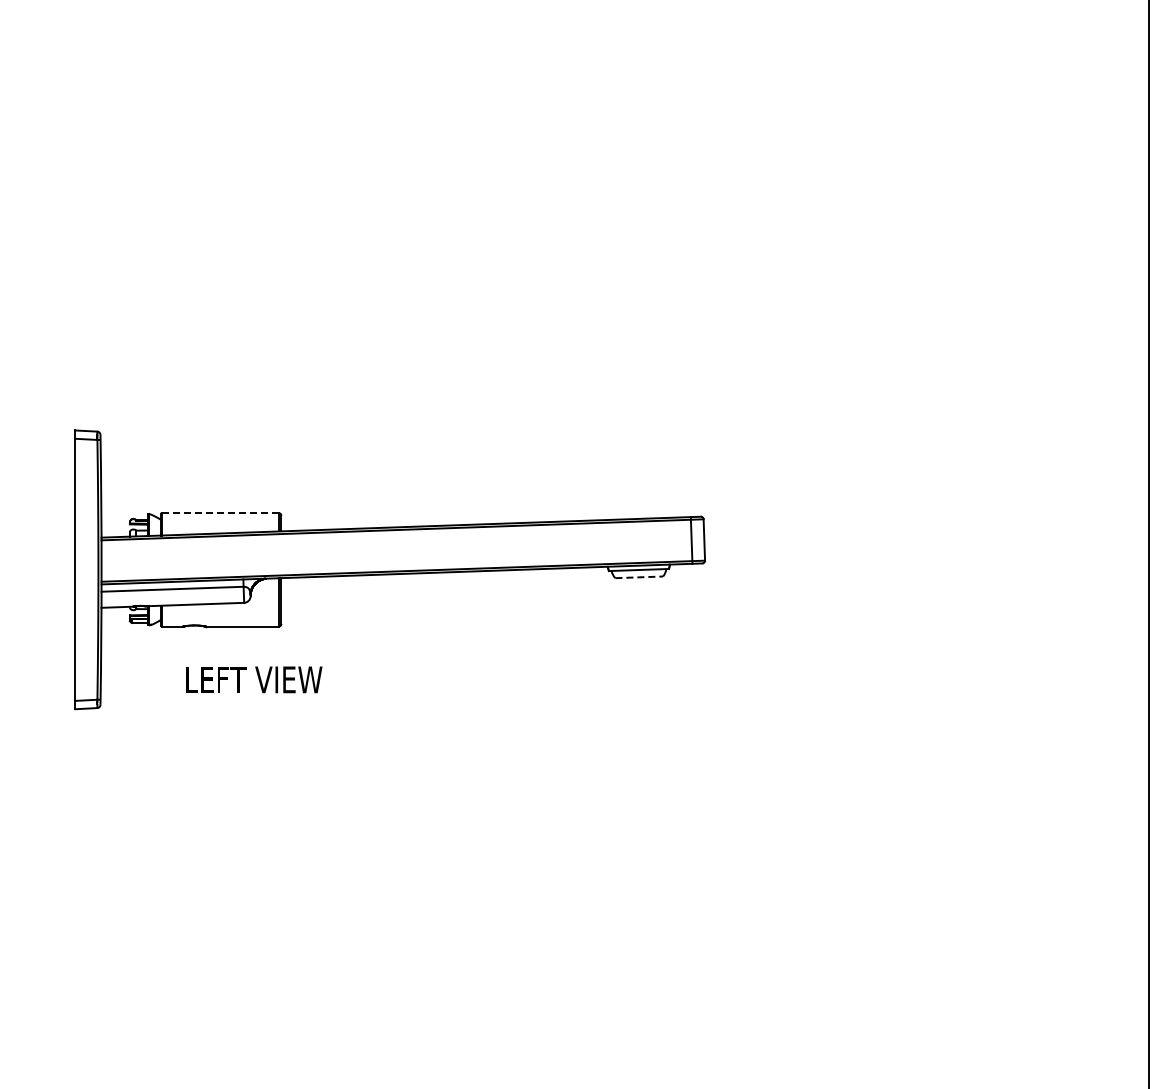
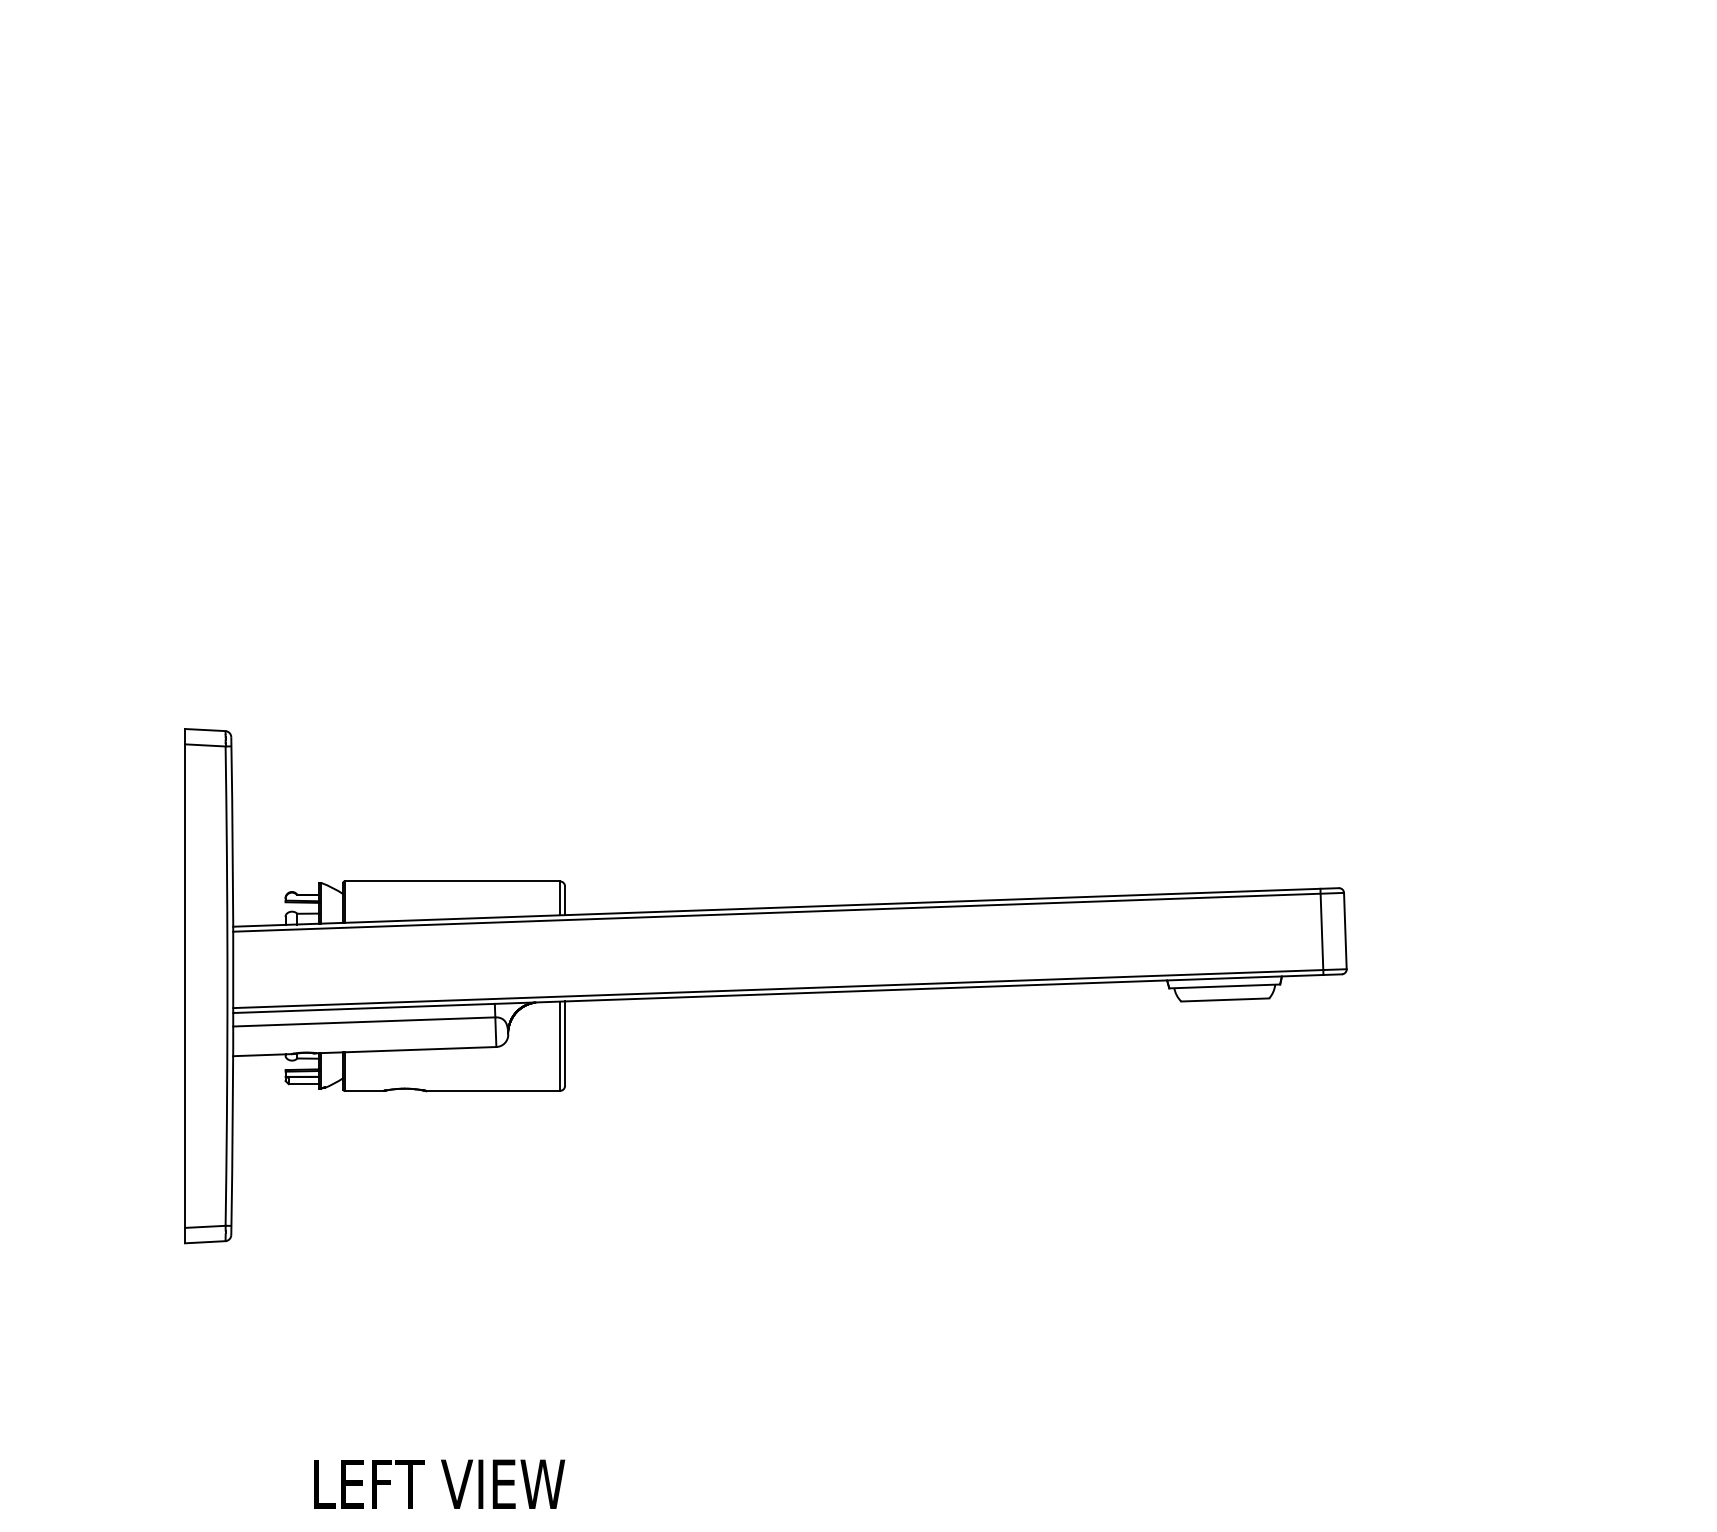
line: (220, 513) -> (452, 882), dashed -> solid
line: (639, 577) -> (1225, 1000), dashed -> solid
text: (254, 679) -> (439, 1483), moved

